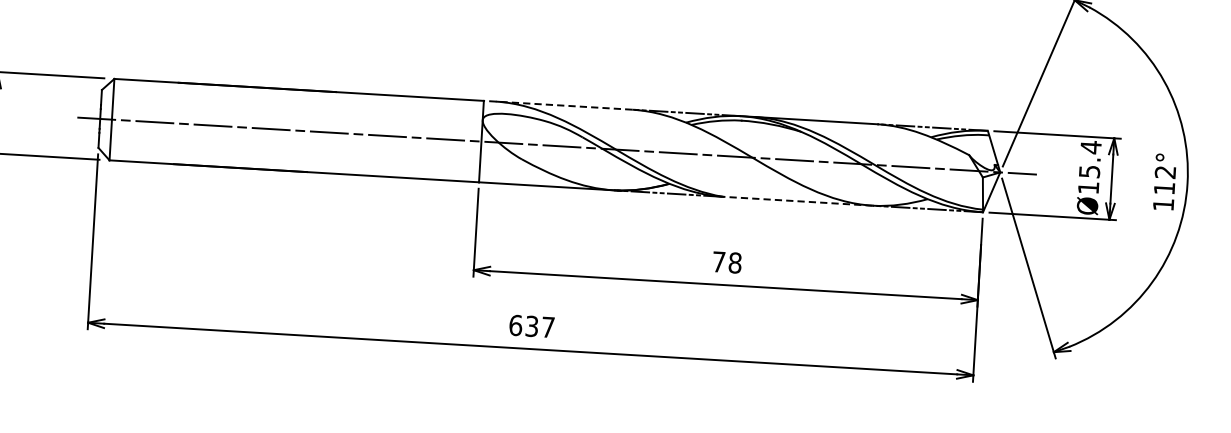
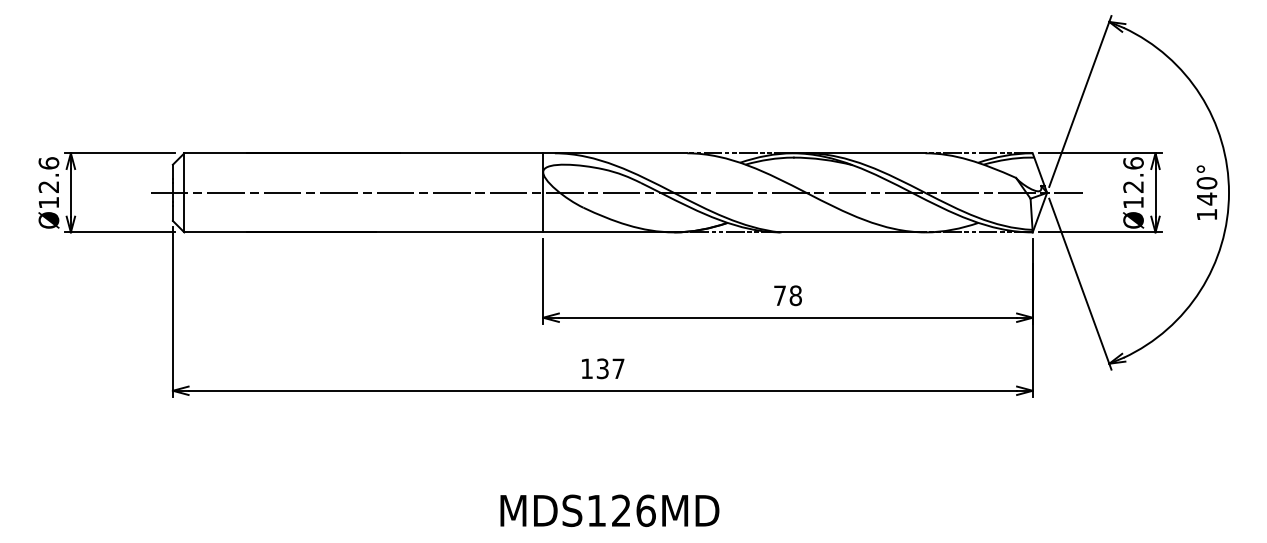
line: (557, 105) -> (614, 153), dashed -> solid
text: (1090, 158) -> (1133, 174), Ø15.4 -> Ø12.6
text: (1164, 180) -> (1206, 191), 112° -> 140°
line: (797, 201) -> (852, 232), dashed -> solid
text: (516, 325) -> (587, 368), 637 -> 137

